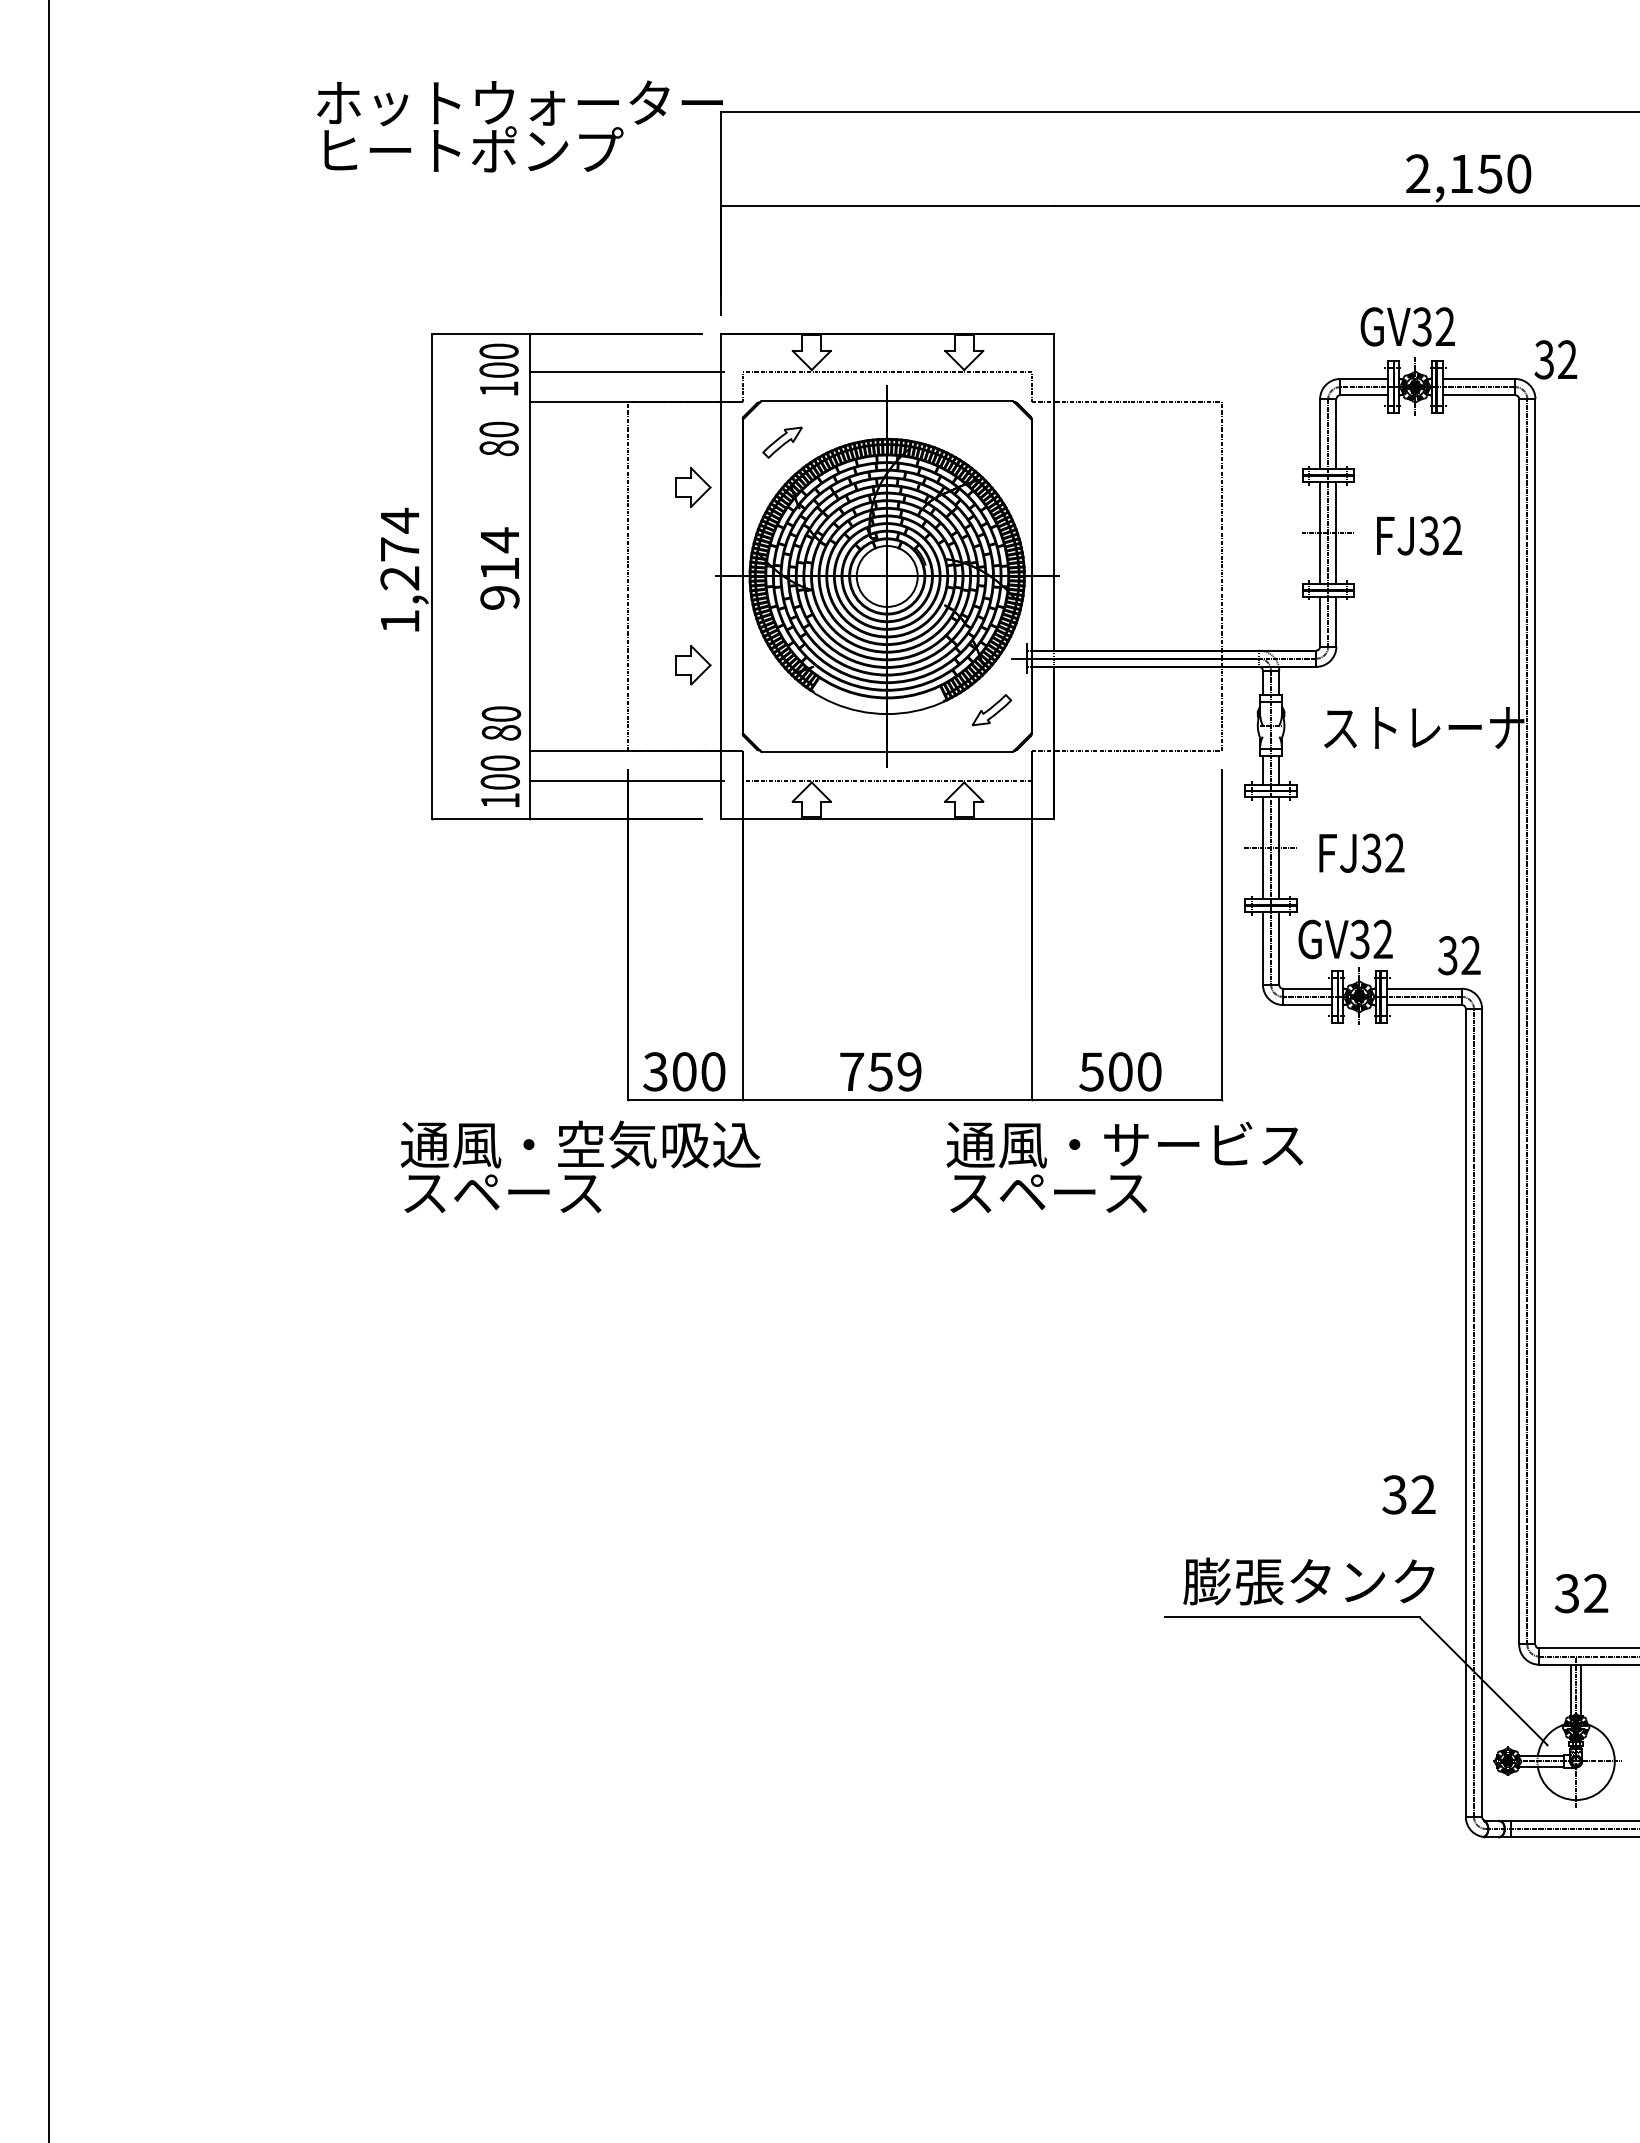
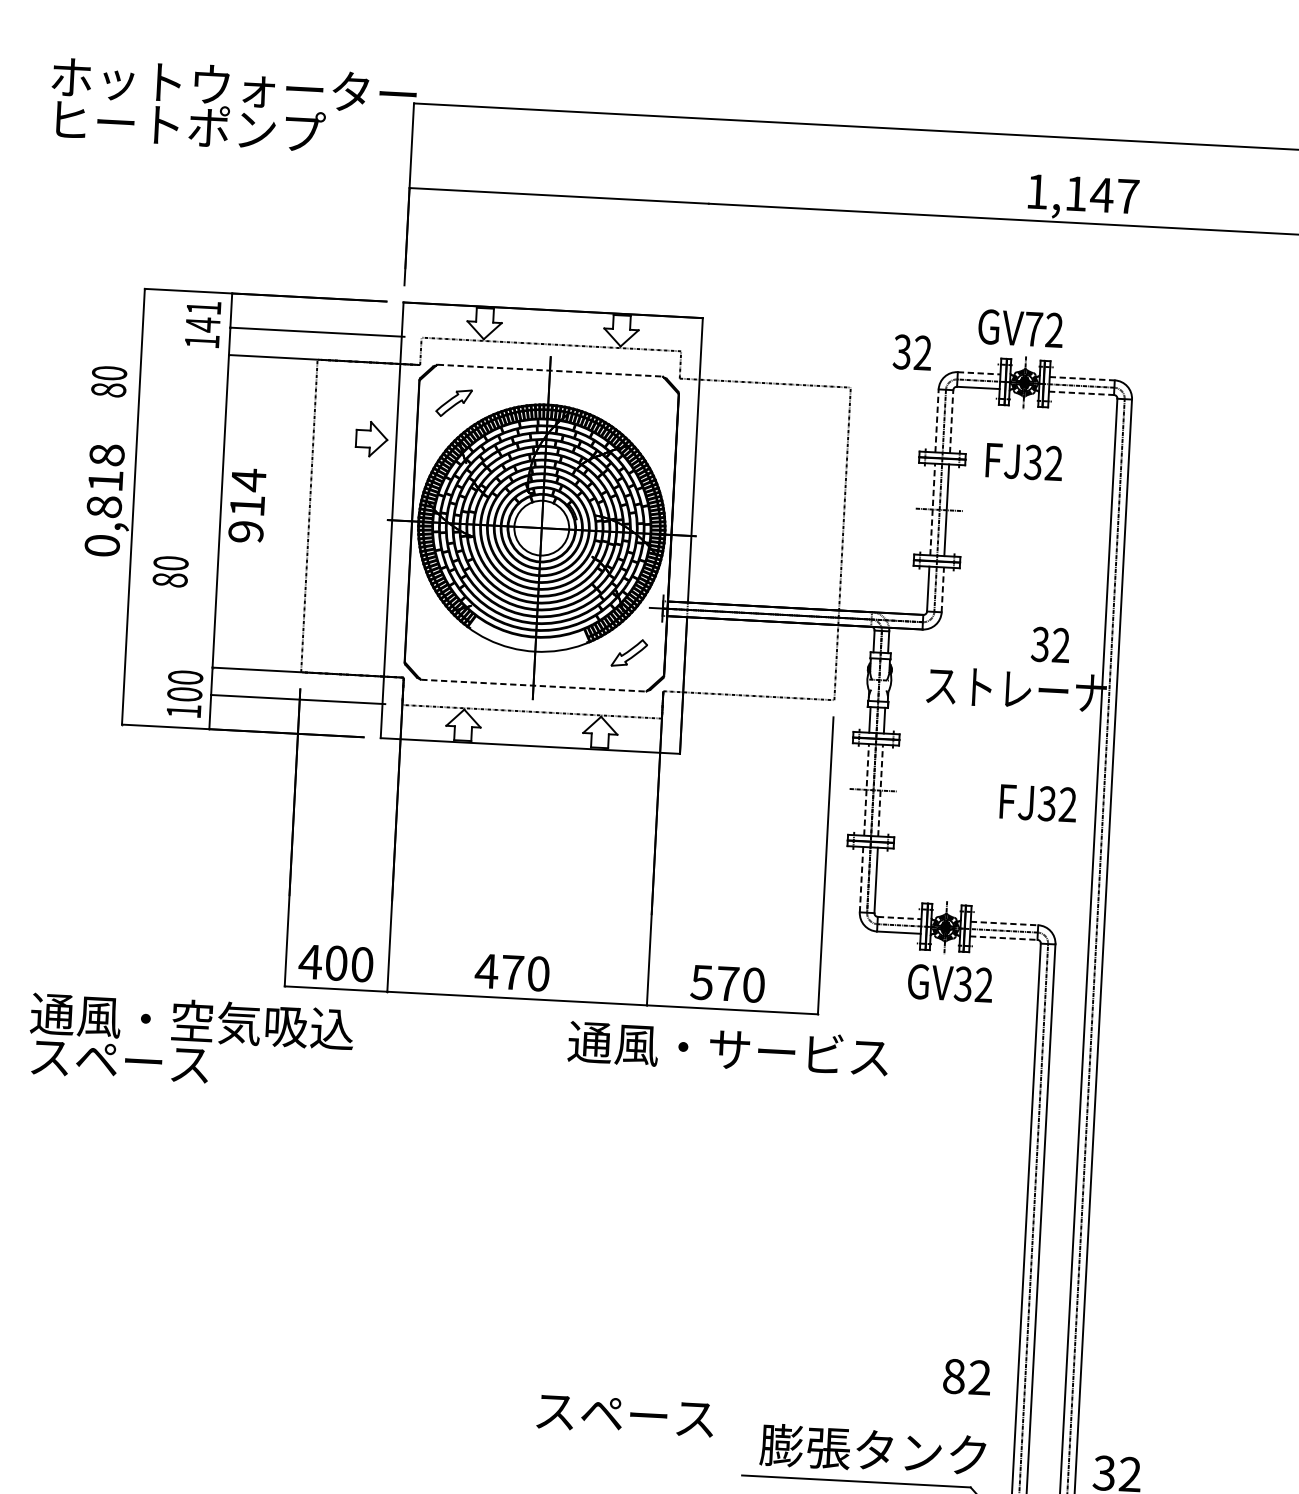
text: (1468, 173) -> (1082, 193), 2,150 -> 1,147
text: (1421, 326) -> (1033, 328), GV32 -> GV72
text: (1555, 359) -> (912, 352), moved
text: (498, 360) -> (202, 316), 100 -> 141
line: (1364, 378) -> (979, 372), solid -> dashed
line: (1479, 378) -> (1082, 378), solid -> dashed
line: (1479, 395) -> (1081, 393), solid -> dashed
line: (887, 401) -> (550, 371), solid -> dashed
line: (1320, 433) -> (937, 420), solid -> dashed
line: (1336, 433) -> (951, 420), solid -> dashed
text: (498, 438) -> (108, 381), moved
line: (1320, 532) -> (932, 509), solid -> dashed
text: (1419, 535) -> (1024, 461), moved
text: (499, 568) -> (247, 505), moved
text: (399, 570) -> (104, 499), 1,274 -> 0,818
line: (1336, 621) -> (942, 589), solid -> dashed
part: (693, 665) -> (363, 598), removed
text: (501, 723) -> (170, 571), moved
line: (887, 751) -> (533, 685), solid -> dashed
line: (1263, 847) -> (866, 789), solid -> dashed
line: (1278, 847) -> (880, 789), solid -> dashed
text: (1361, 852) -> (1038, 802), moved
text: (1345, 939) -> (950, 983), moved
line: (1262, 947) -> (861, 878), solid -> dashed
text: (1459, 955) -> (1050, 644), moved
line: (1308, 988) -> (900, 917), solid -> dashed
line: (1424, 988) -> (1004, 923), solid -> dashed
line: (1424, 1005) -> (1003, 938), solid -> dashed
text: (655, 1071) -> (310, 961), 300 -> 400
text: (879, 1071) -> (511, 972), 759 -> 470
text: (1120, 1071) -> (727, 983), 500 -> 570
text: (580, 1166) -> (191, 1040), moved
text: (1048, 1193) -> (625, 1415), moved
text: (1394, 1494) -> (953, 1376), 32 -> 82

